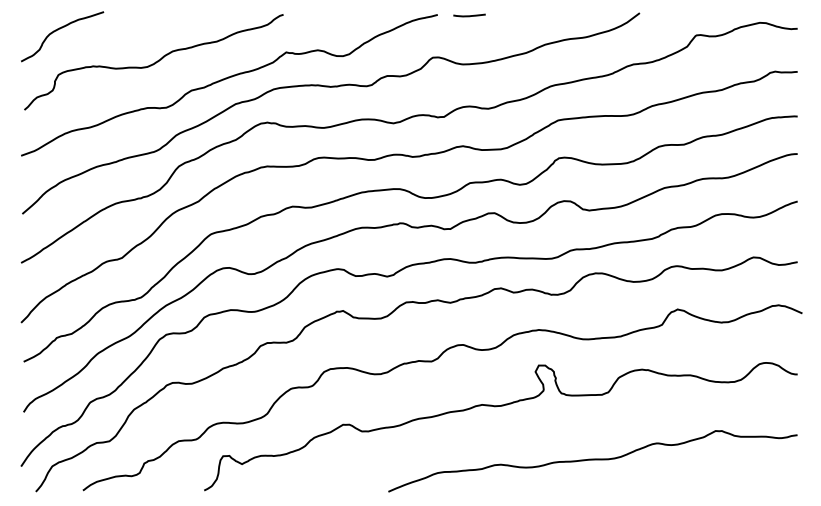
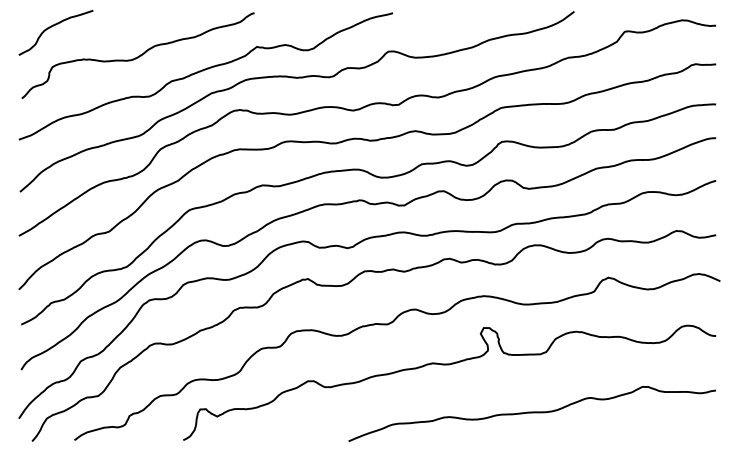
curve: (469, 15) -> (421, 13), removed

